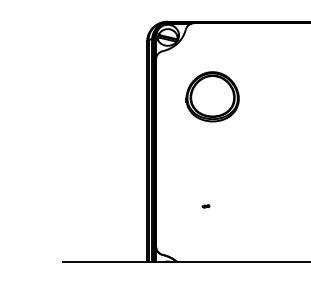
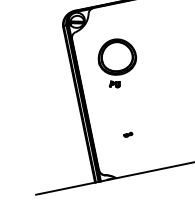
part: (201, 133) -> (114, 84), added
part: (205, 206) -> (127, 135), size x1.67

